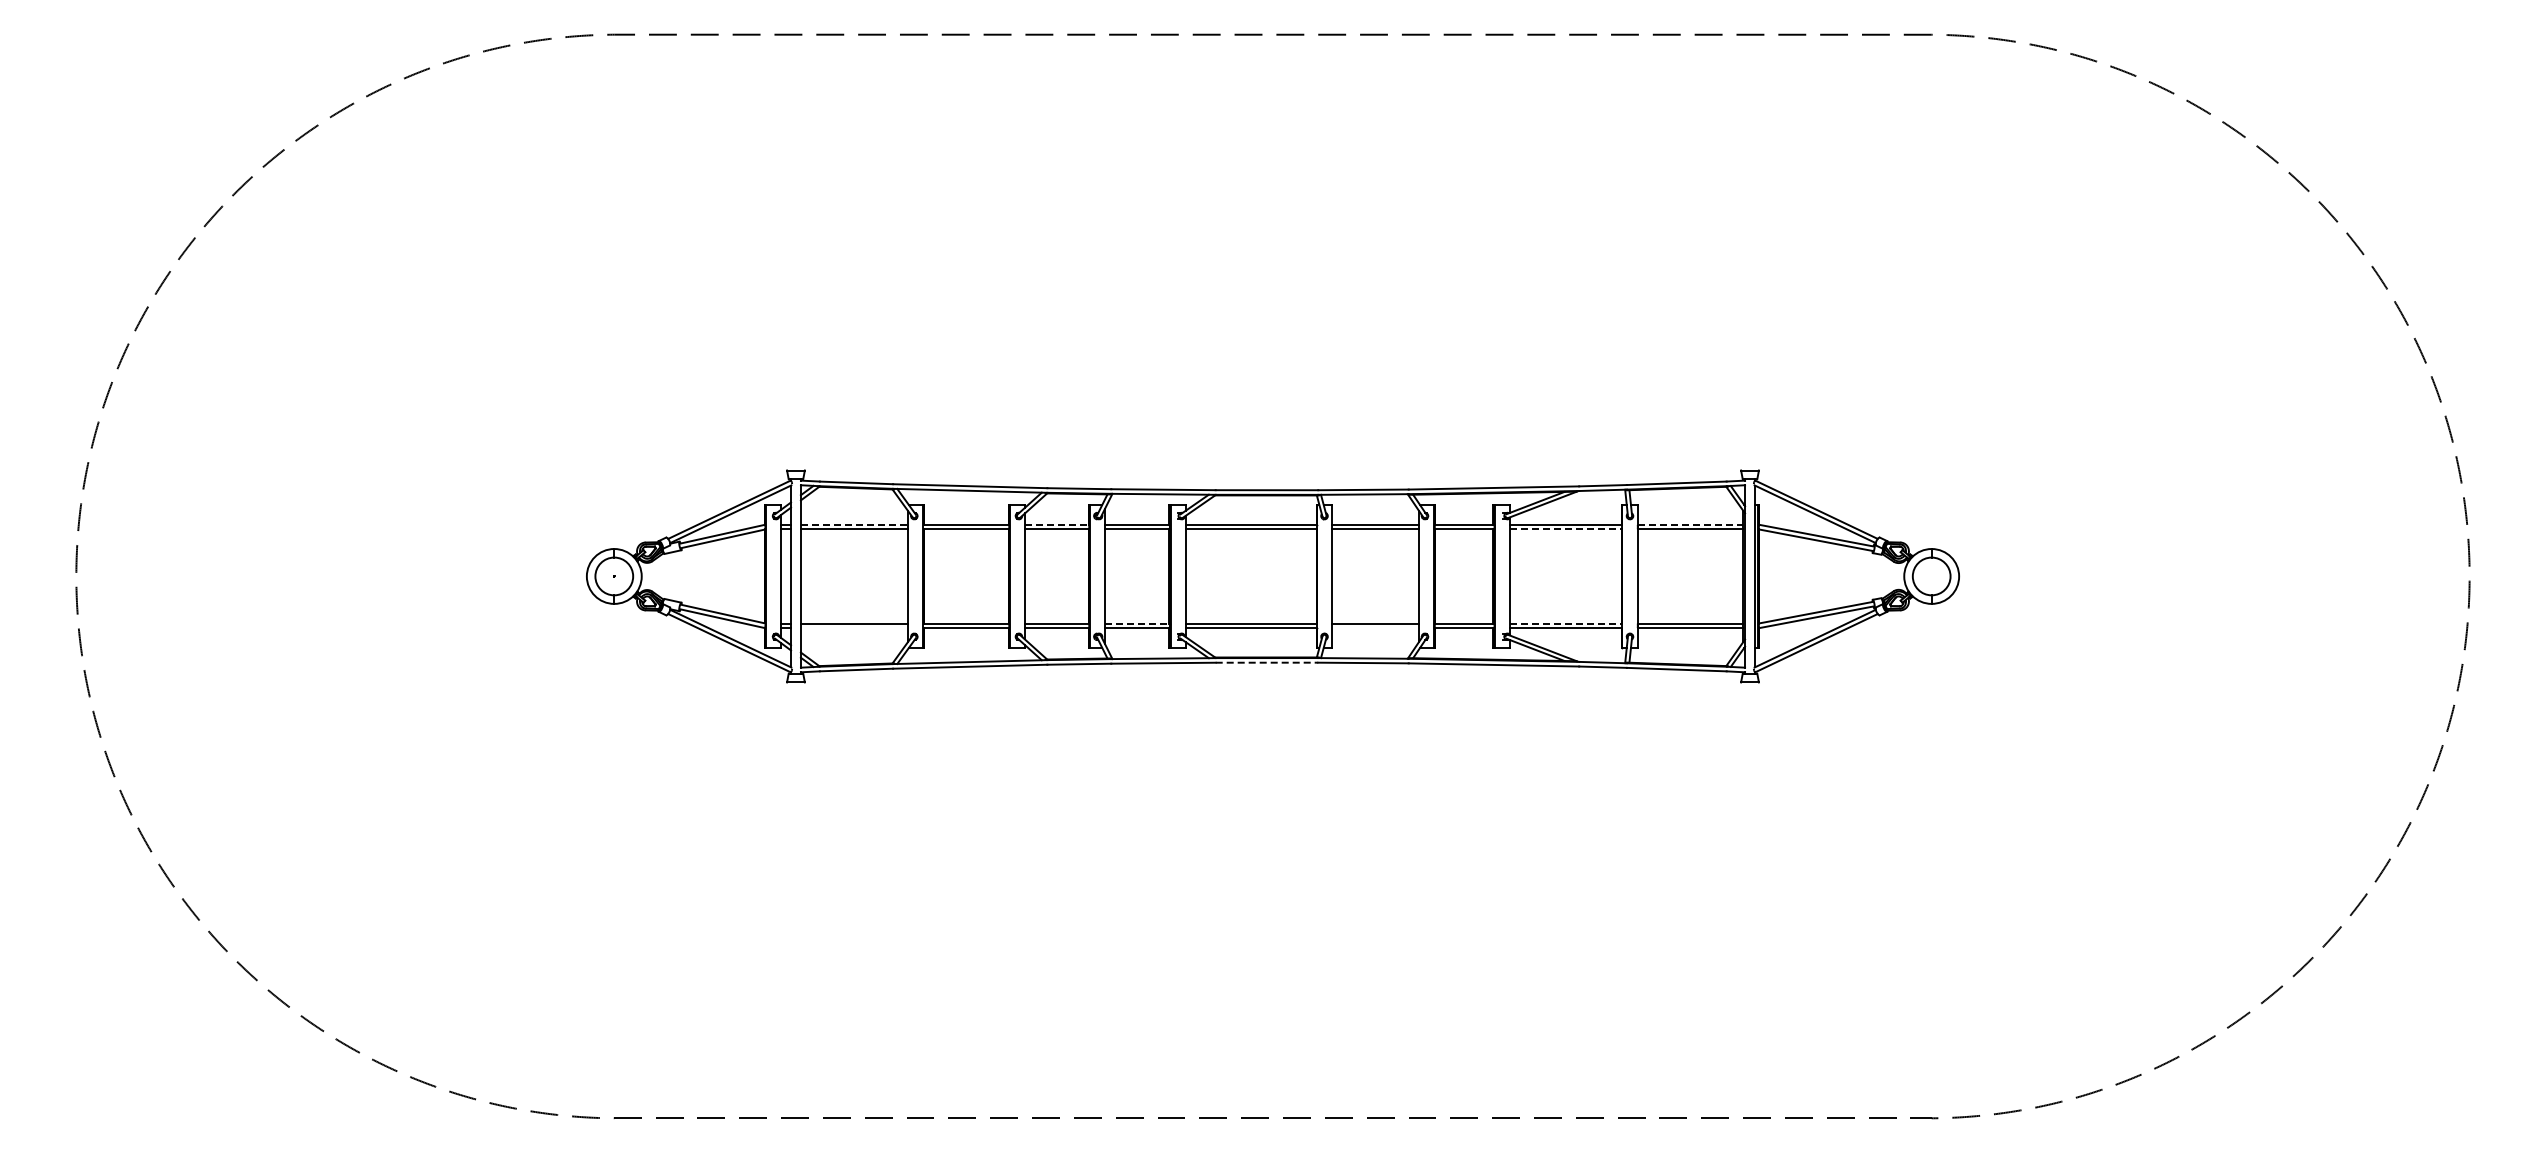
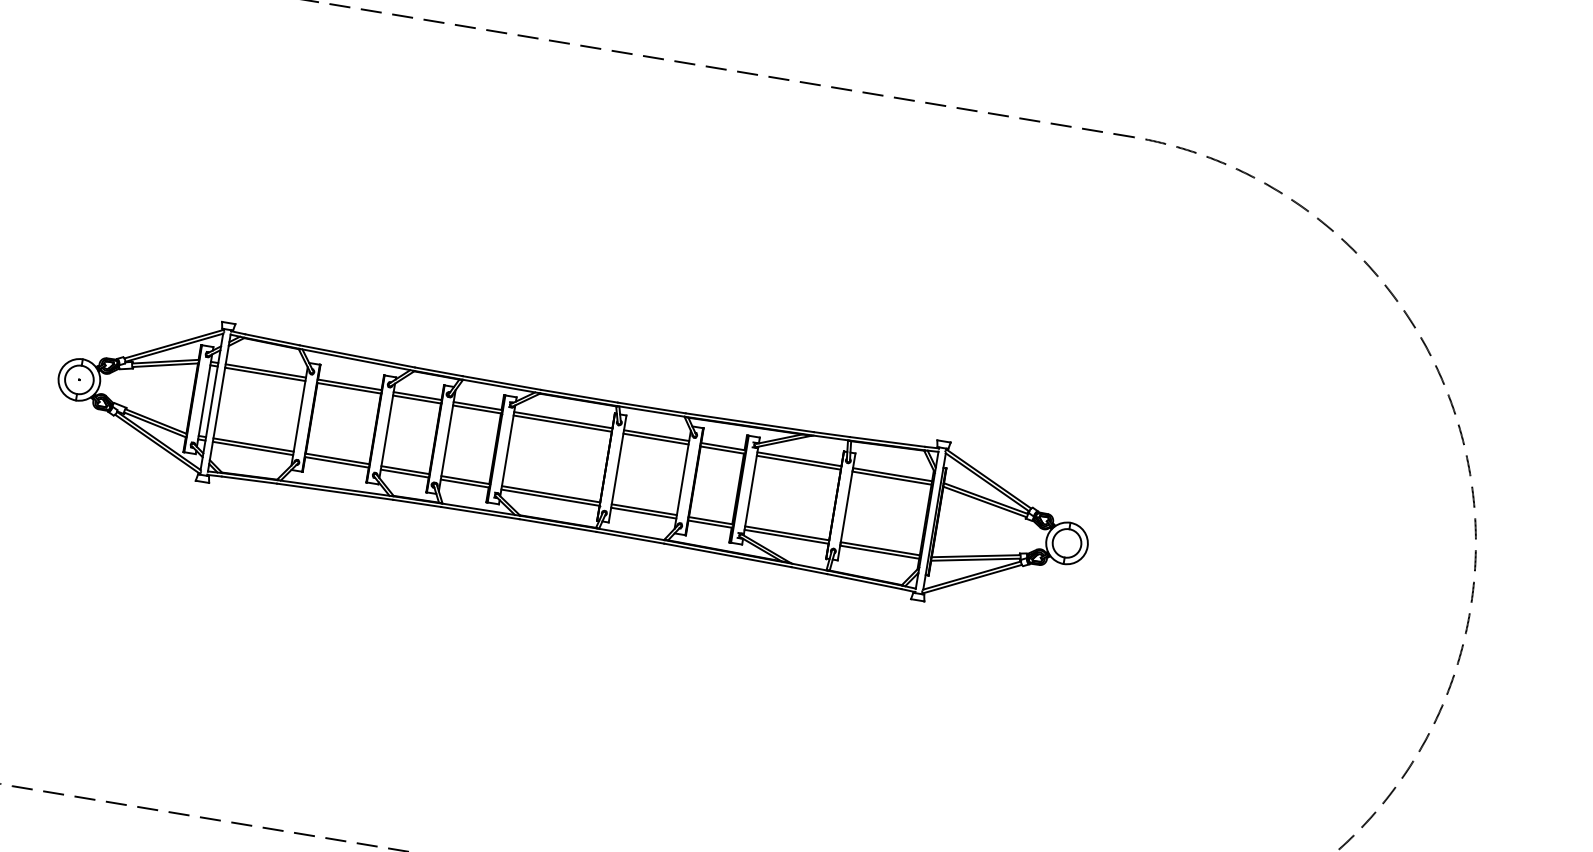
line: (854, 524) -> (265, 370), dashed -> solid
line: (1057, 524) -> (418, 395), dashed -> solid
line: (1690, 524) -> (892, 474), dashed -> solid
line: (1566, 529) -> (799, 462), dashed -> solid
line: (1137, 623) -> (465, 480), dashed -> solid
line: (1566, 623) -> (787, 533), dashed -> solid
line: (853, 628) -> (252, 448), added
line: (1375, 628) -> (643, 513), added
line: (1267, 662) -> (558, 525), dashed -> solid

